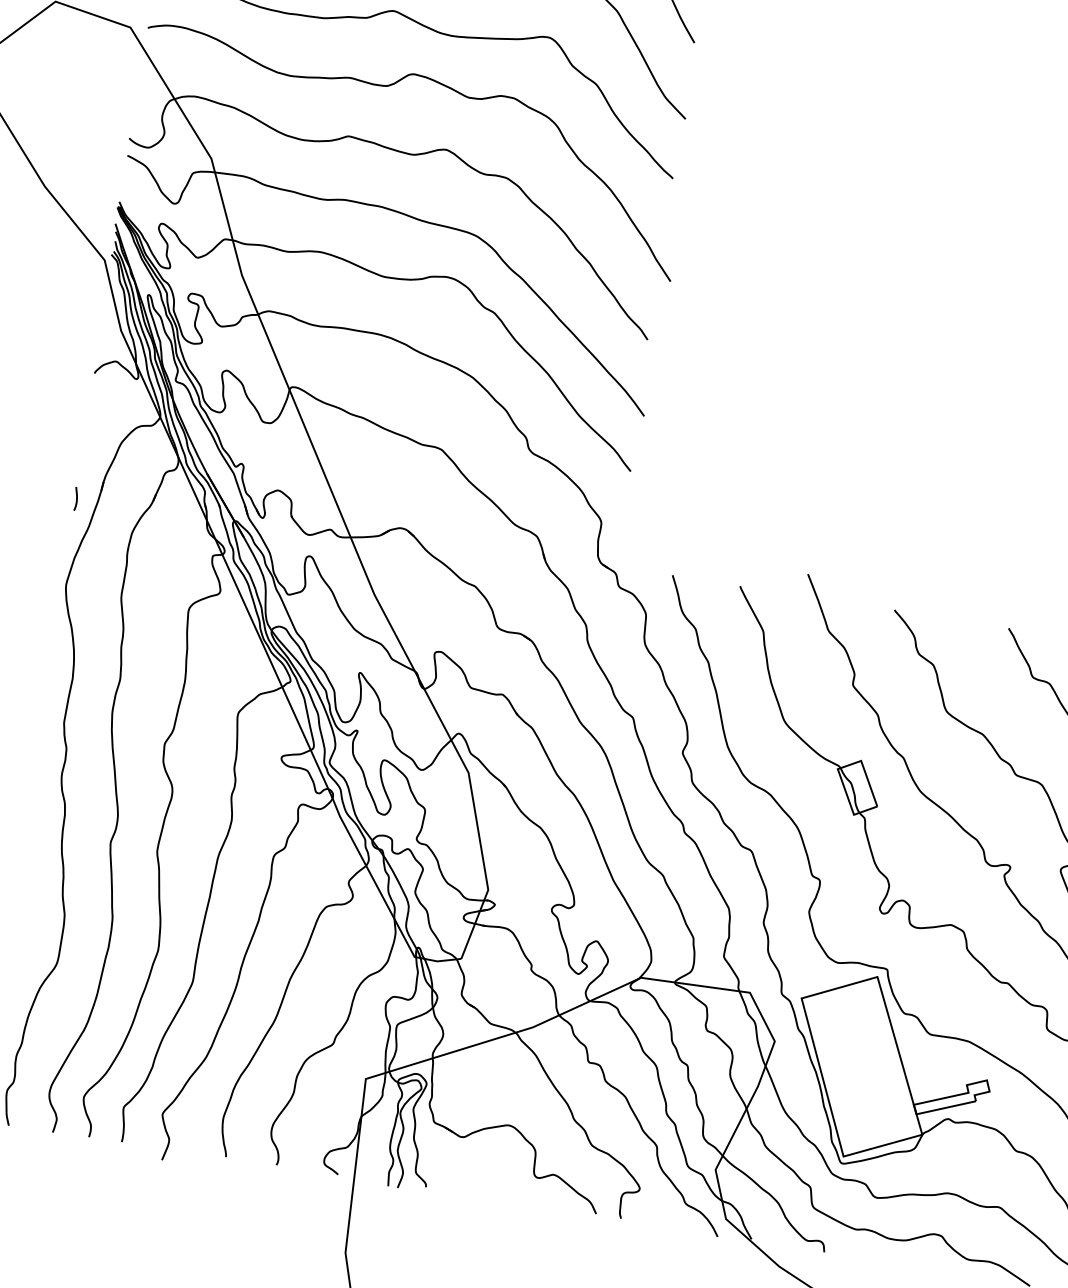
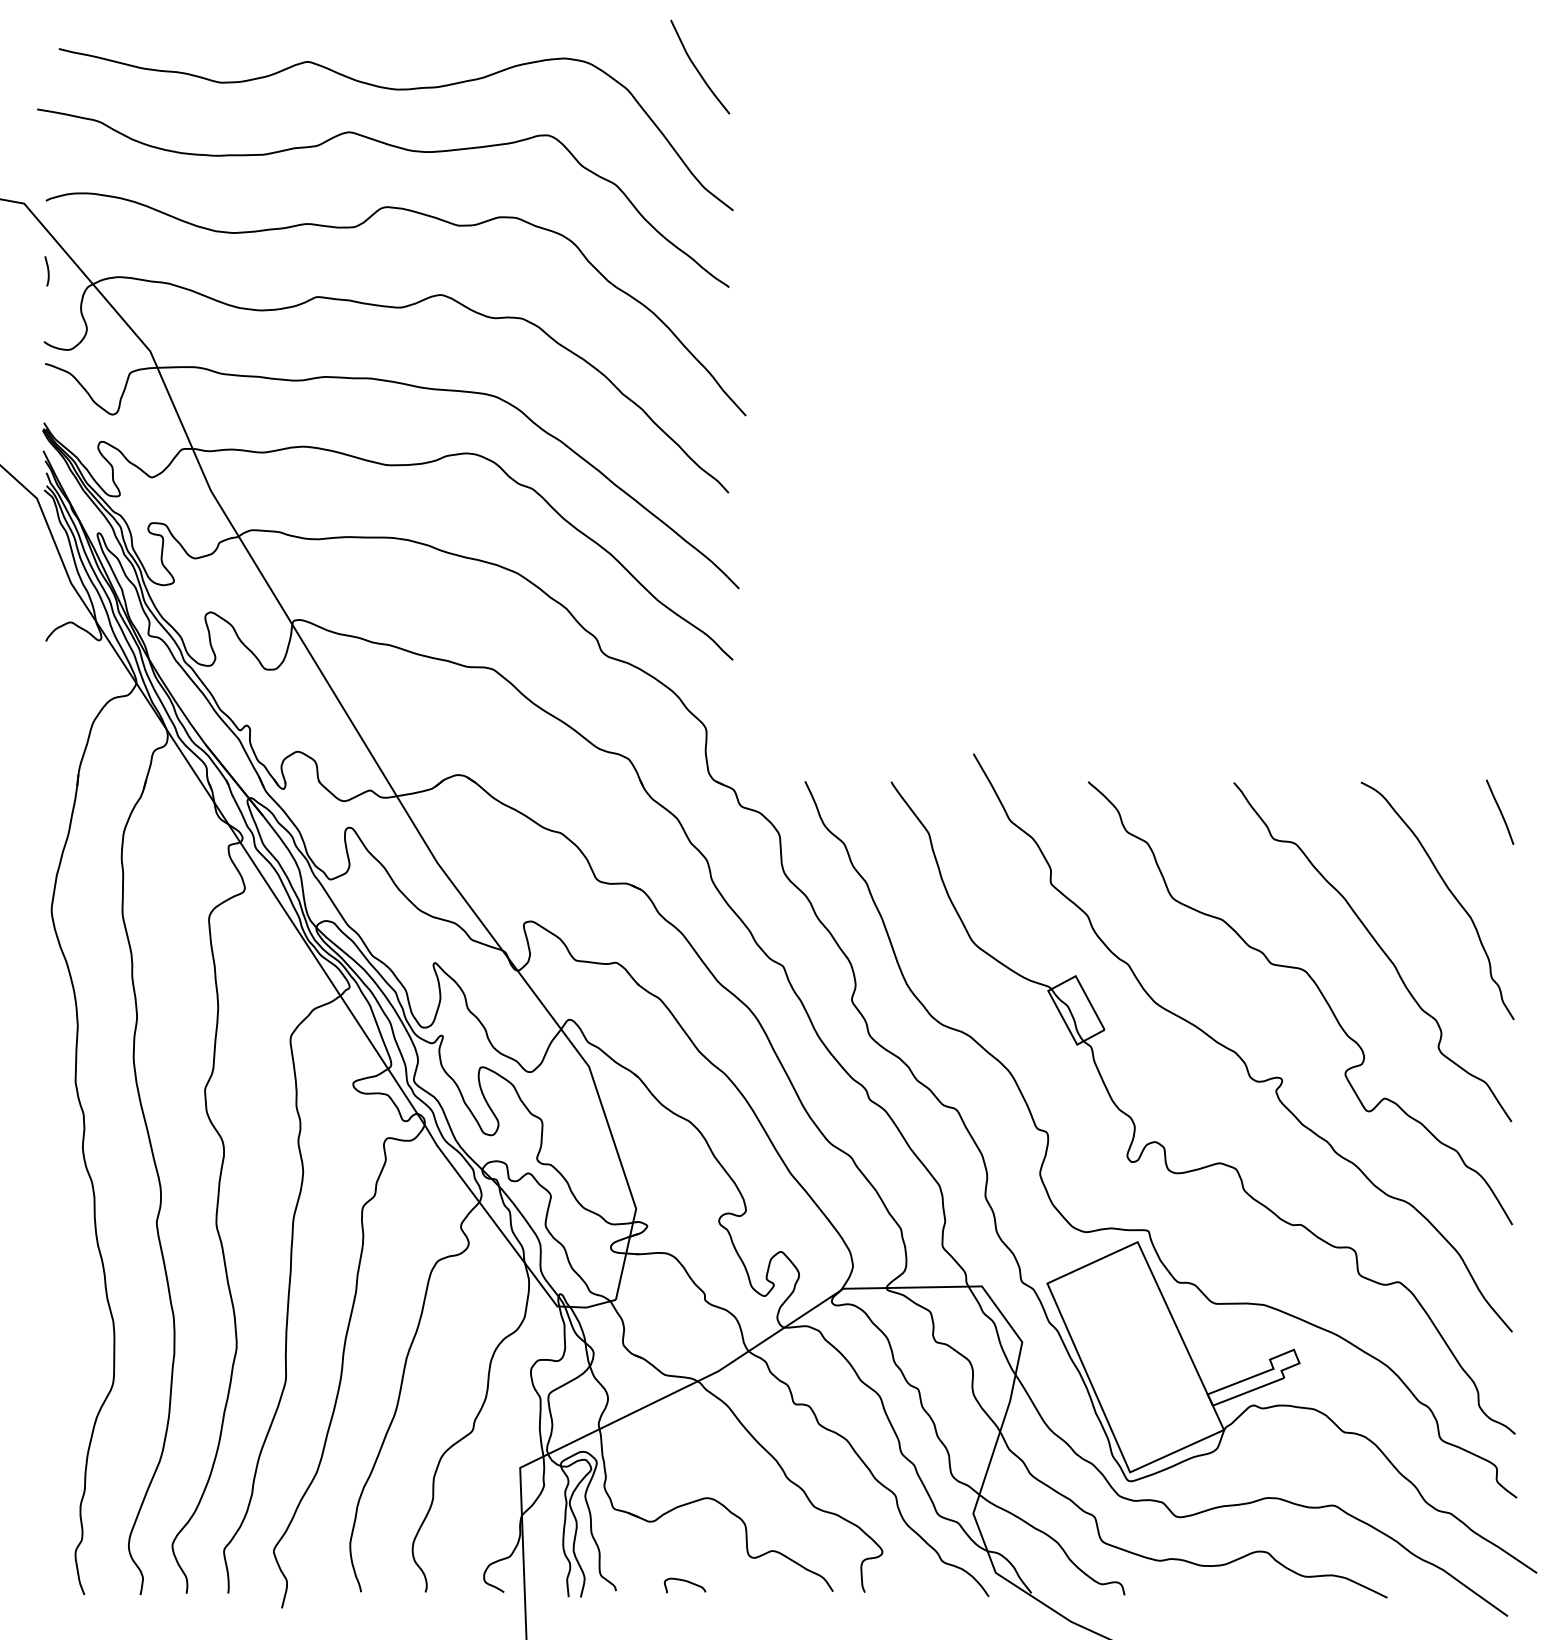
curve: (76, 499) -> (47, 271), moved
curve: (482, 1189) -> (686, 1582), added

